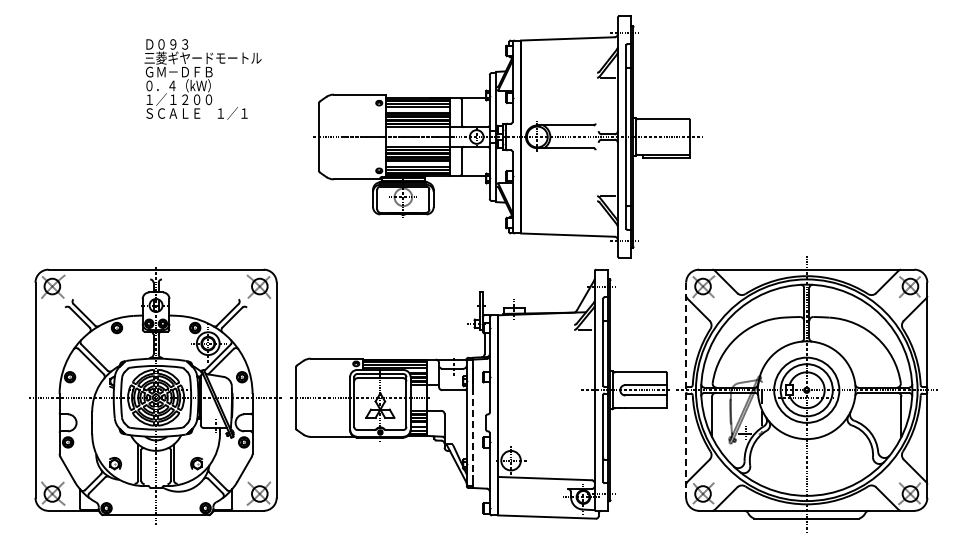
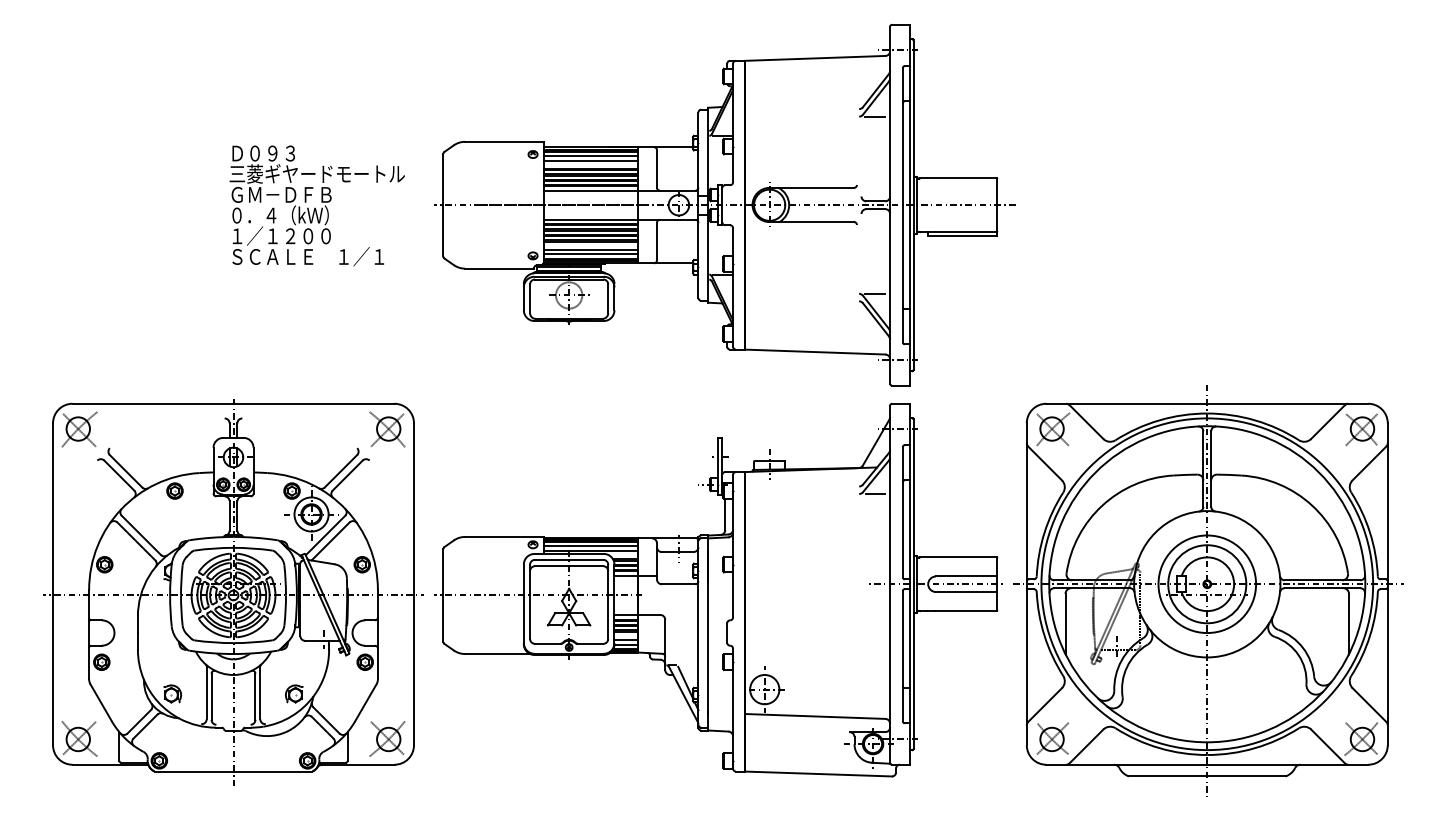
text: (202, 79) -> (316, 205), moved
part: (507, 136) -> (724, 204), moved
line: (686, 390) -> (1027, 584), dashed -> solid
line: (473, 427) -> (708, 639), dashed -> solid

